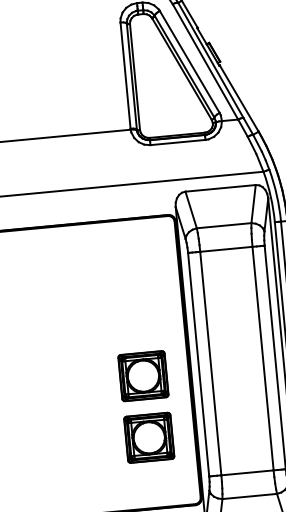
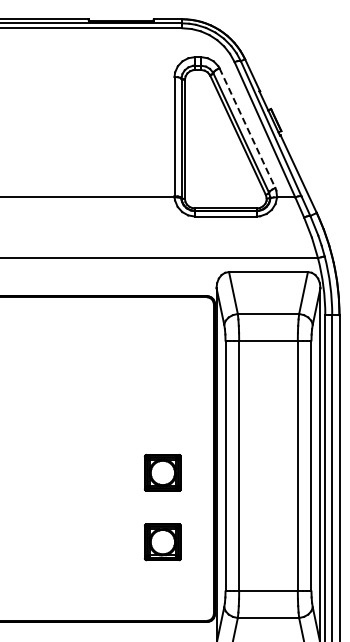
line: (189, 62) -> (247, 128), solid -> dashed
part: (143, 375) -> (162, 472), size x0.7
part: (148, 437) -> (162, 541), size x0.7

